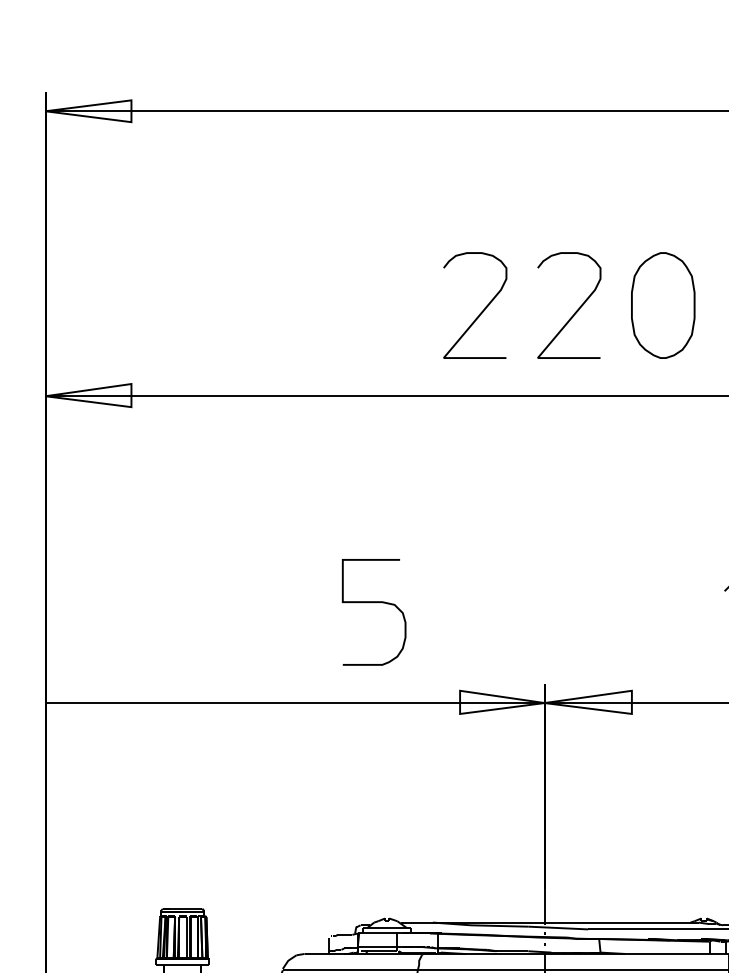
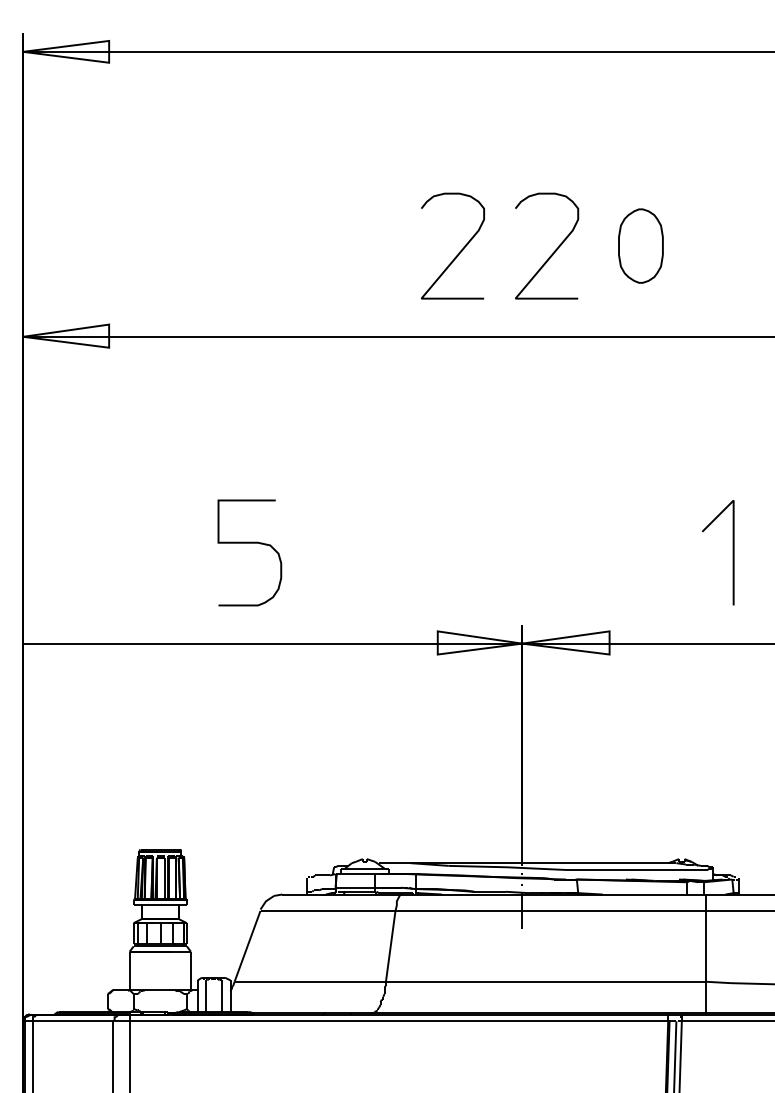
part: (662, 304) -> (640, 245), size x0.7
curve: (373, 602) -> (249, 543), moved

